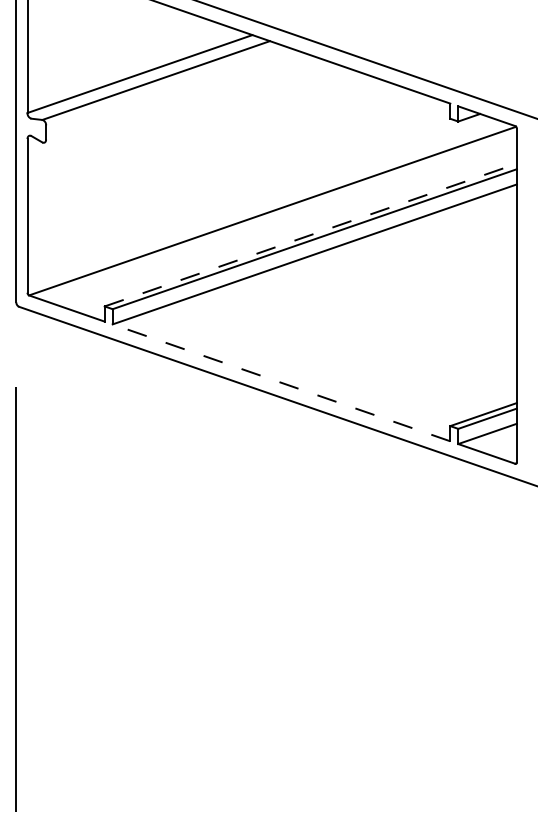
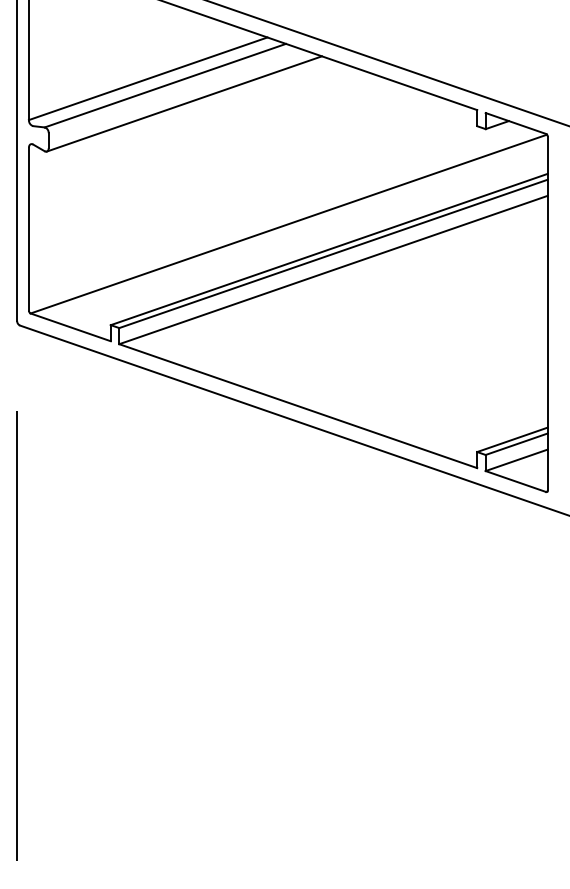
line: (173, 97) -> (183, 103), added
line: (310, 235) -> (329, 249), dashed -> solid
line: (280, 383) -> (297, 406), dashed -> solid

